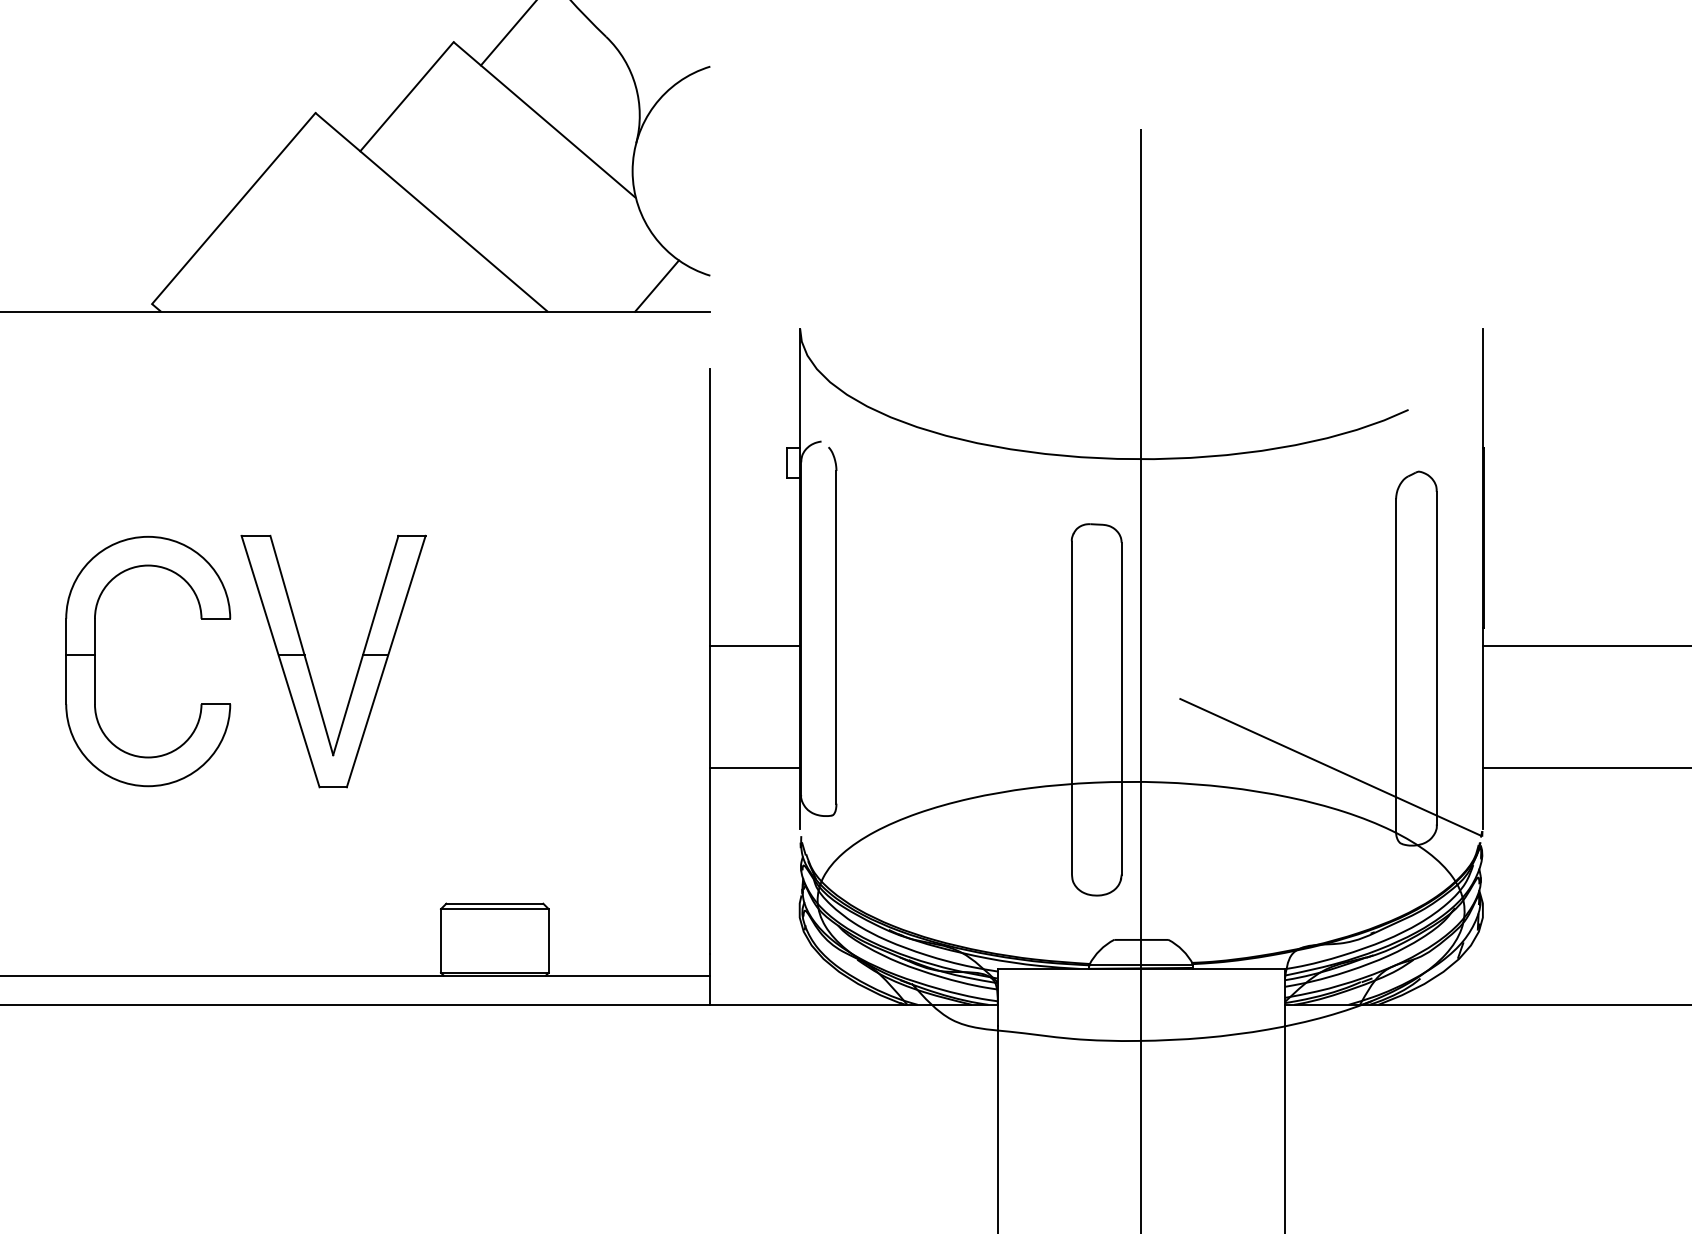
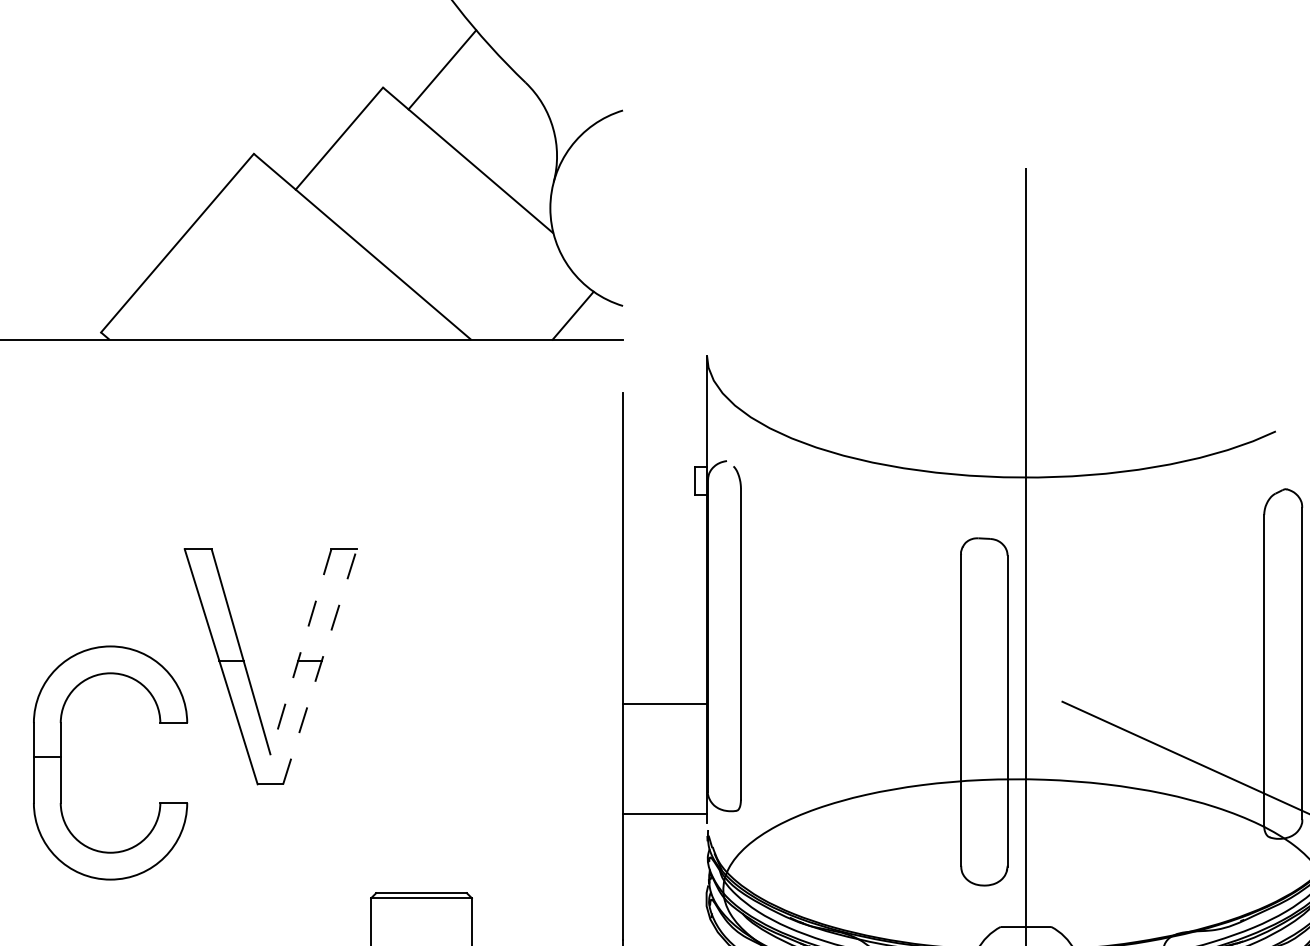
line: (755, 645) -> (665, 704), moved
line: (365, 646) -> (300, 652), solid -> dashed
part: (95, 661) -> (61, 763), moved
line: (386, 661) -> (320, 666), solid -> dashed
line: (755, 768) -> (665, 814), moved

